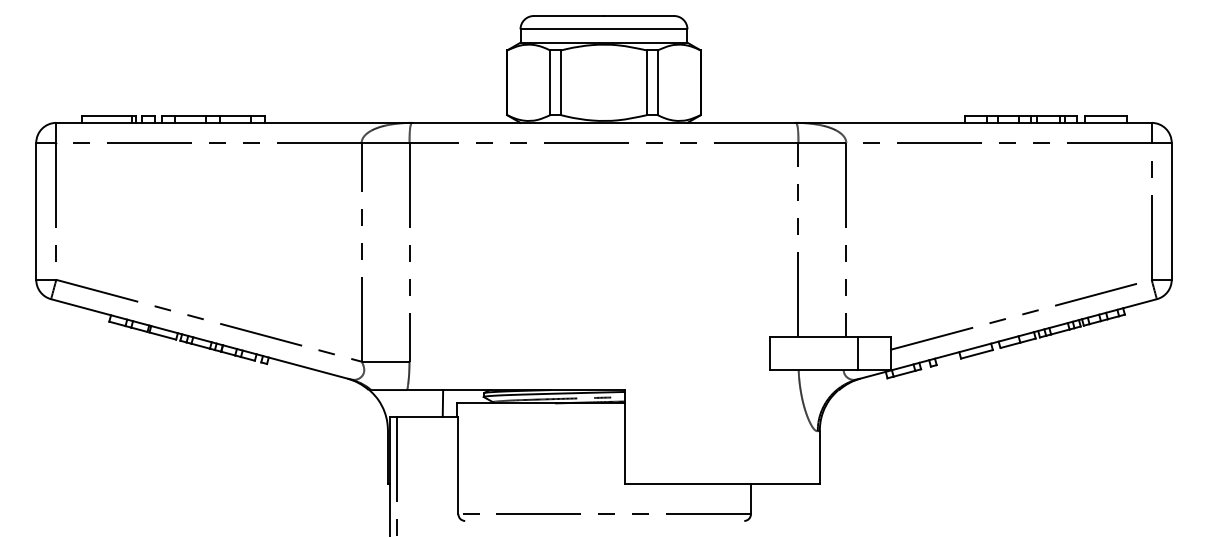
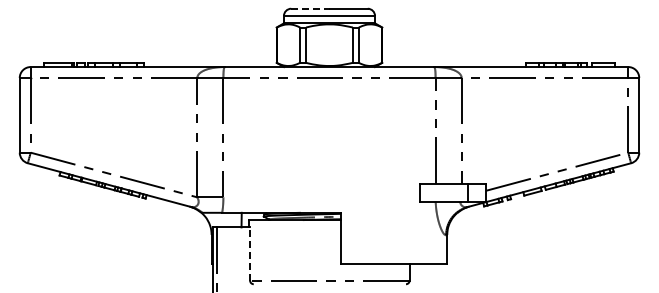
line: (569, 15) -> (310, 8), solid -> dashed
line: (459, 464) -> (250, 253), solid -> dashed

